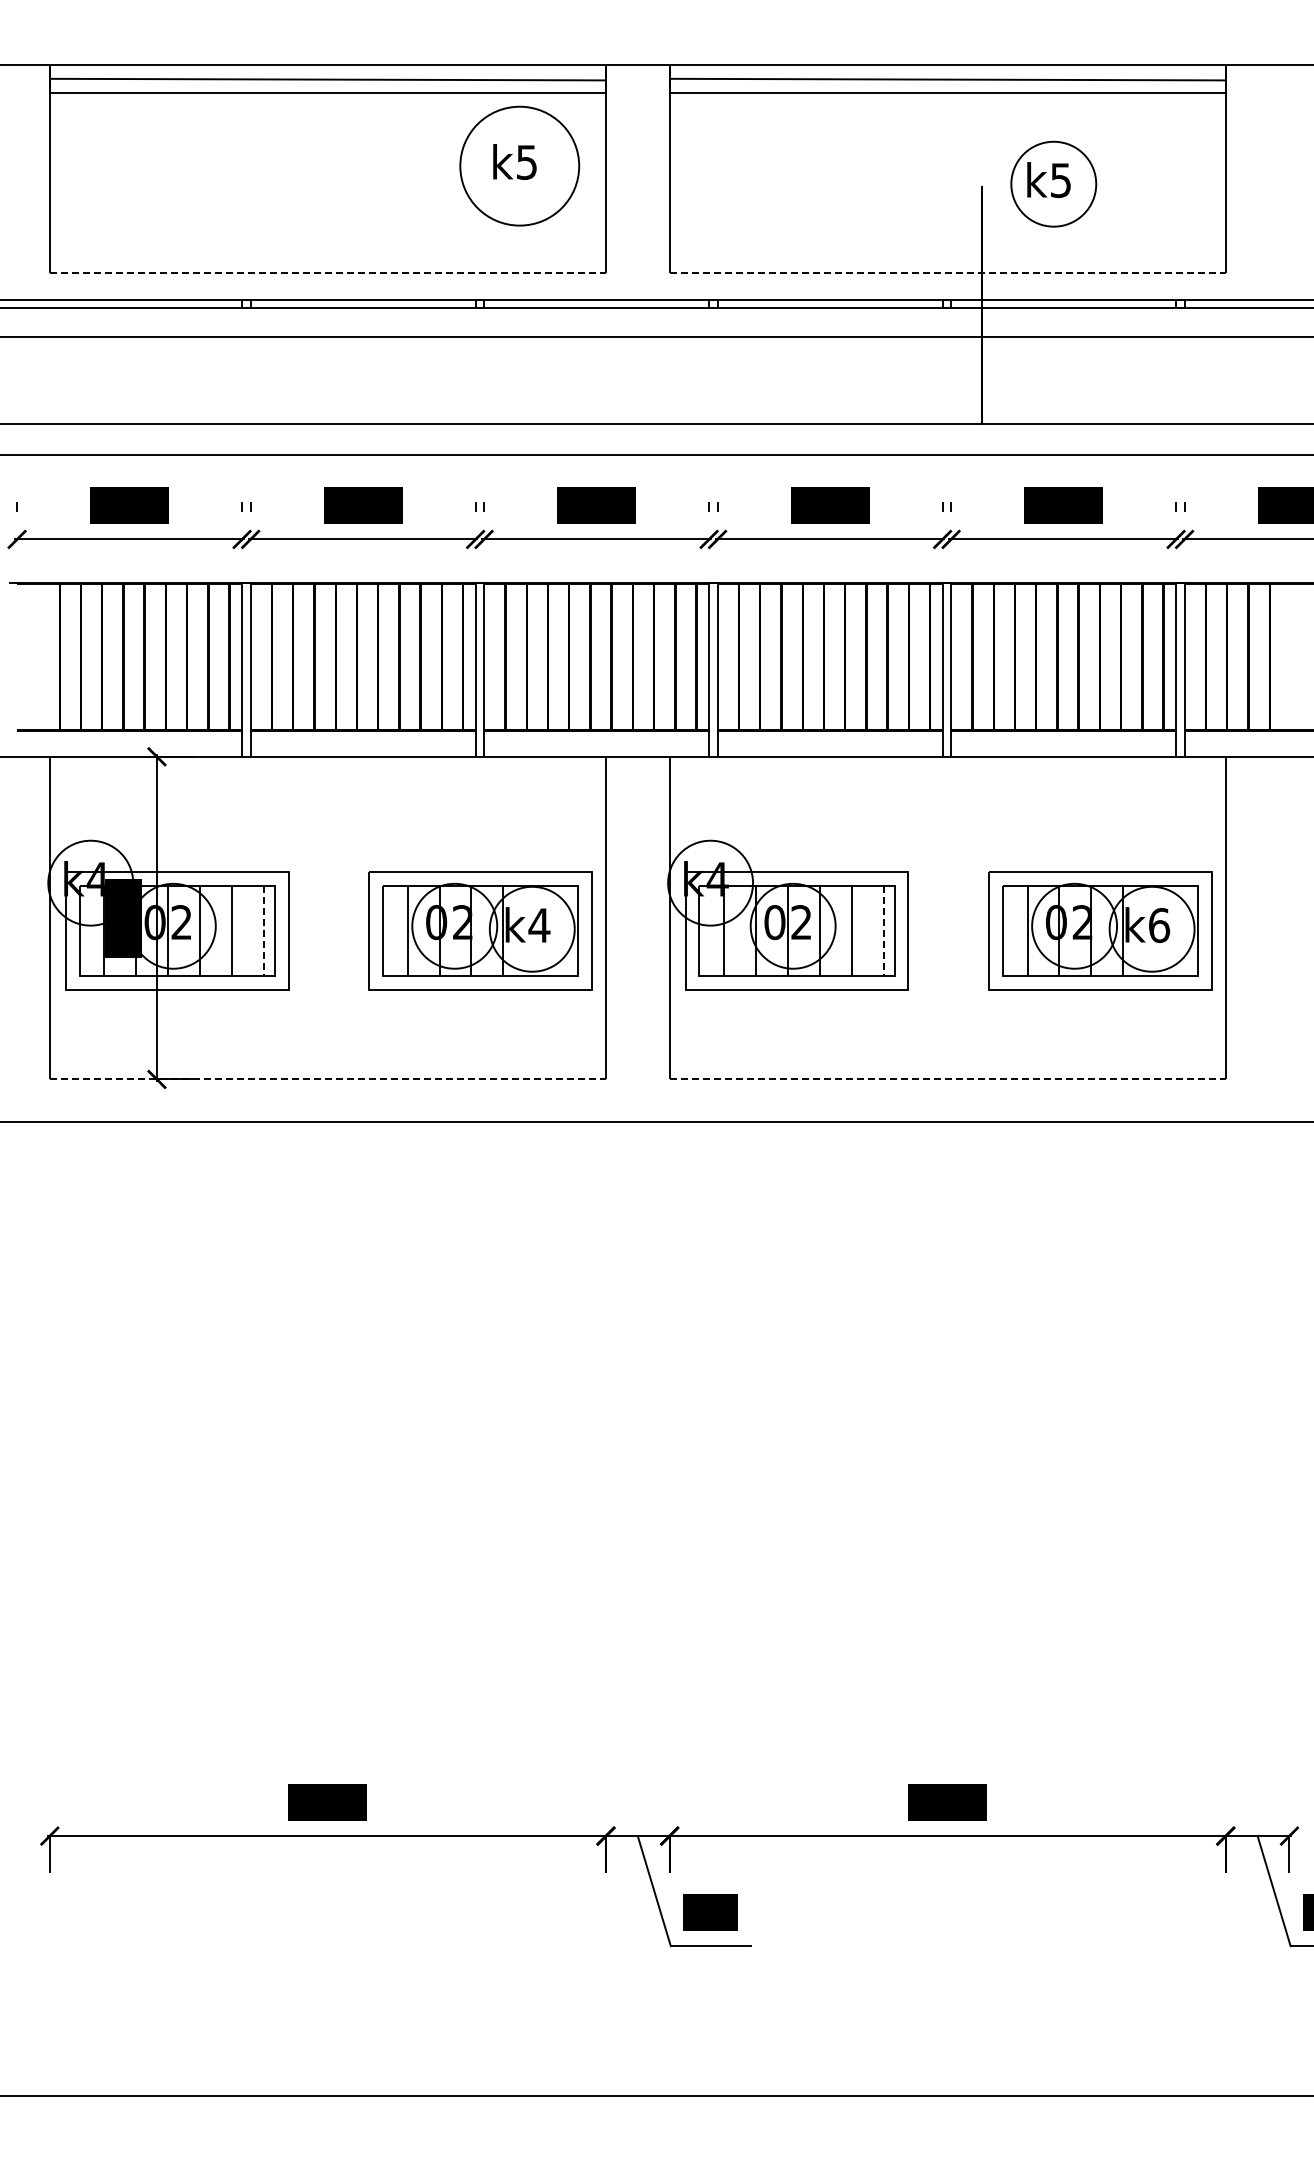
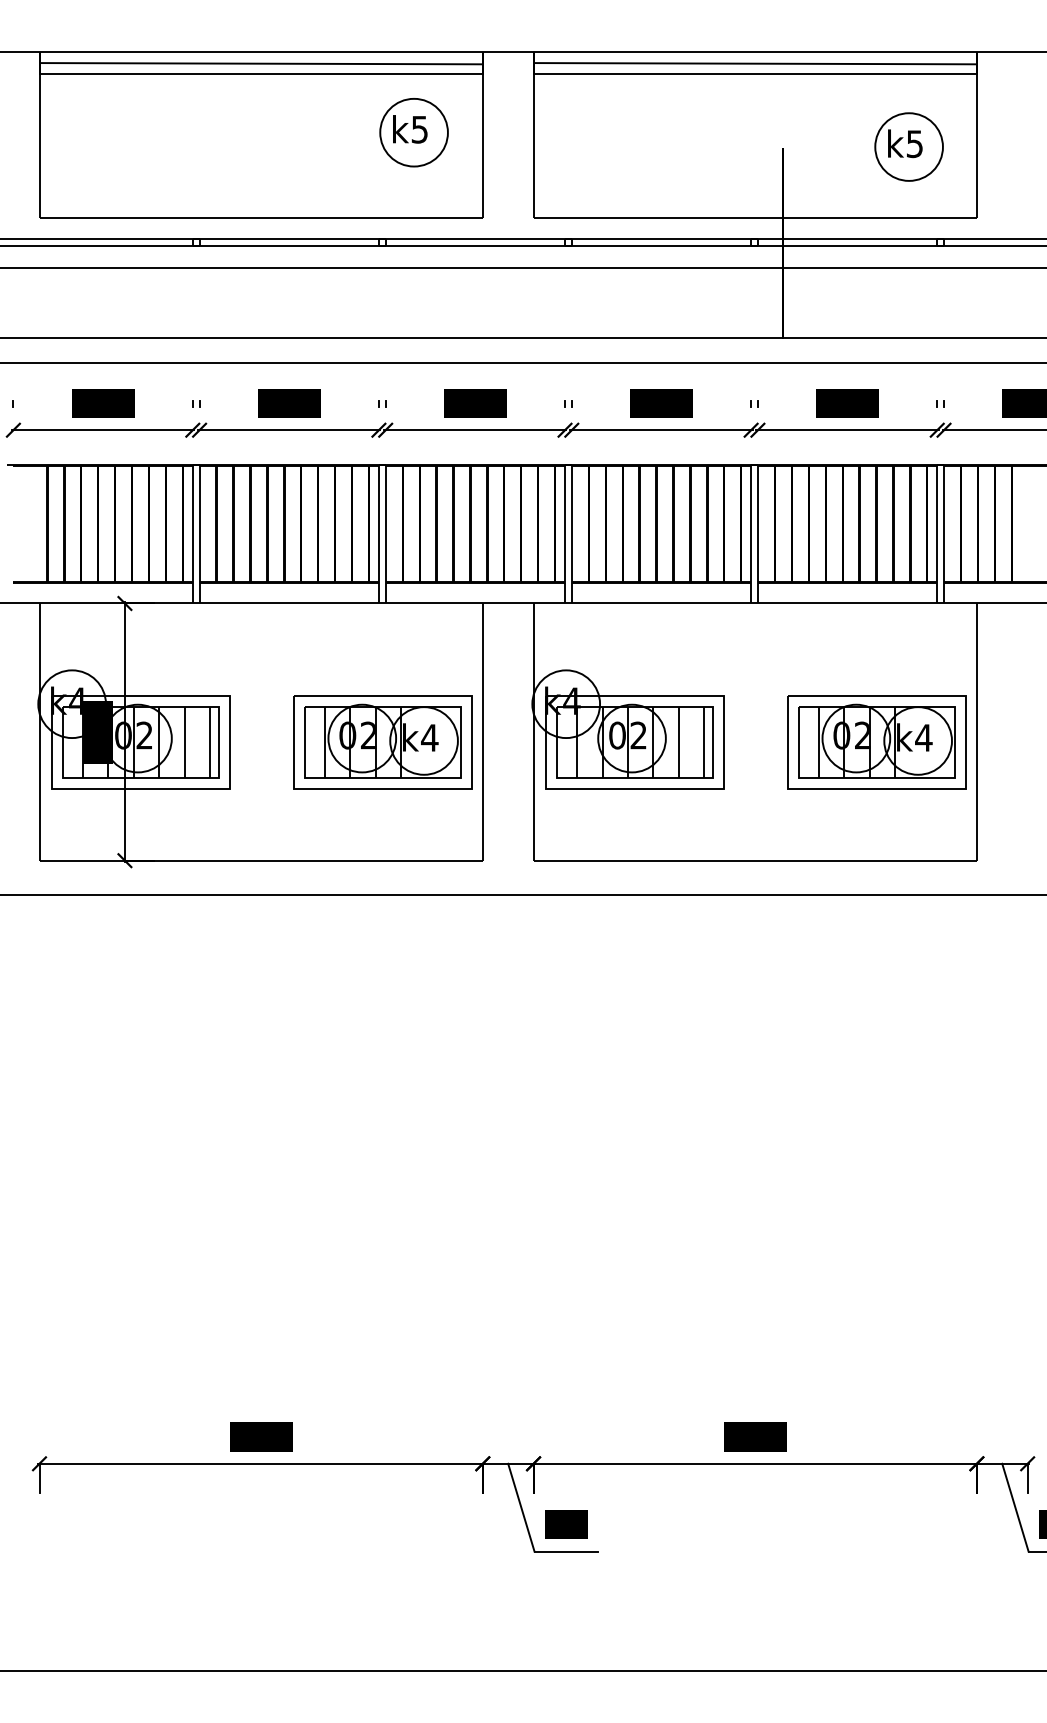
circle: (519, 165) -> (413, 132), size x0.71
part: (1053, 183) -> (908, 146), moved
line: (328, 272) -> (261, 217), dashed -> solid
line: (948, 272) -> (755, 217), dashed -> solid
text: (1159, 925) -> (924, 737), k6 -> k4
line: (263, 931) -> (209, 742), dashed -> solid
line: (883, 931) -> (704, 742), dashed -> solid
line: (328, 1079) -> (261, 860), dashed -> solid
line: (948, 1079) -> (755, 860), dashed -> solid

